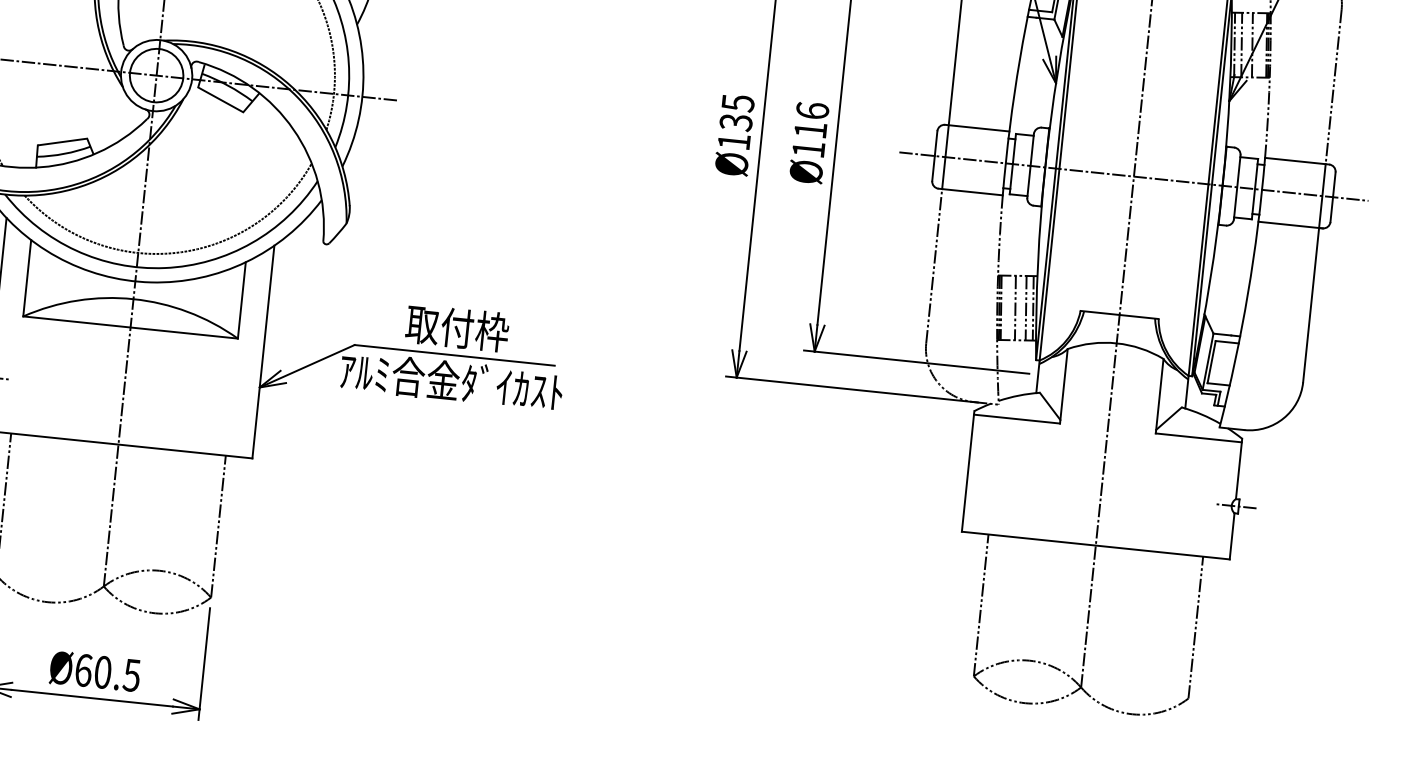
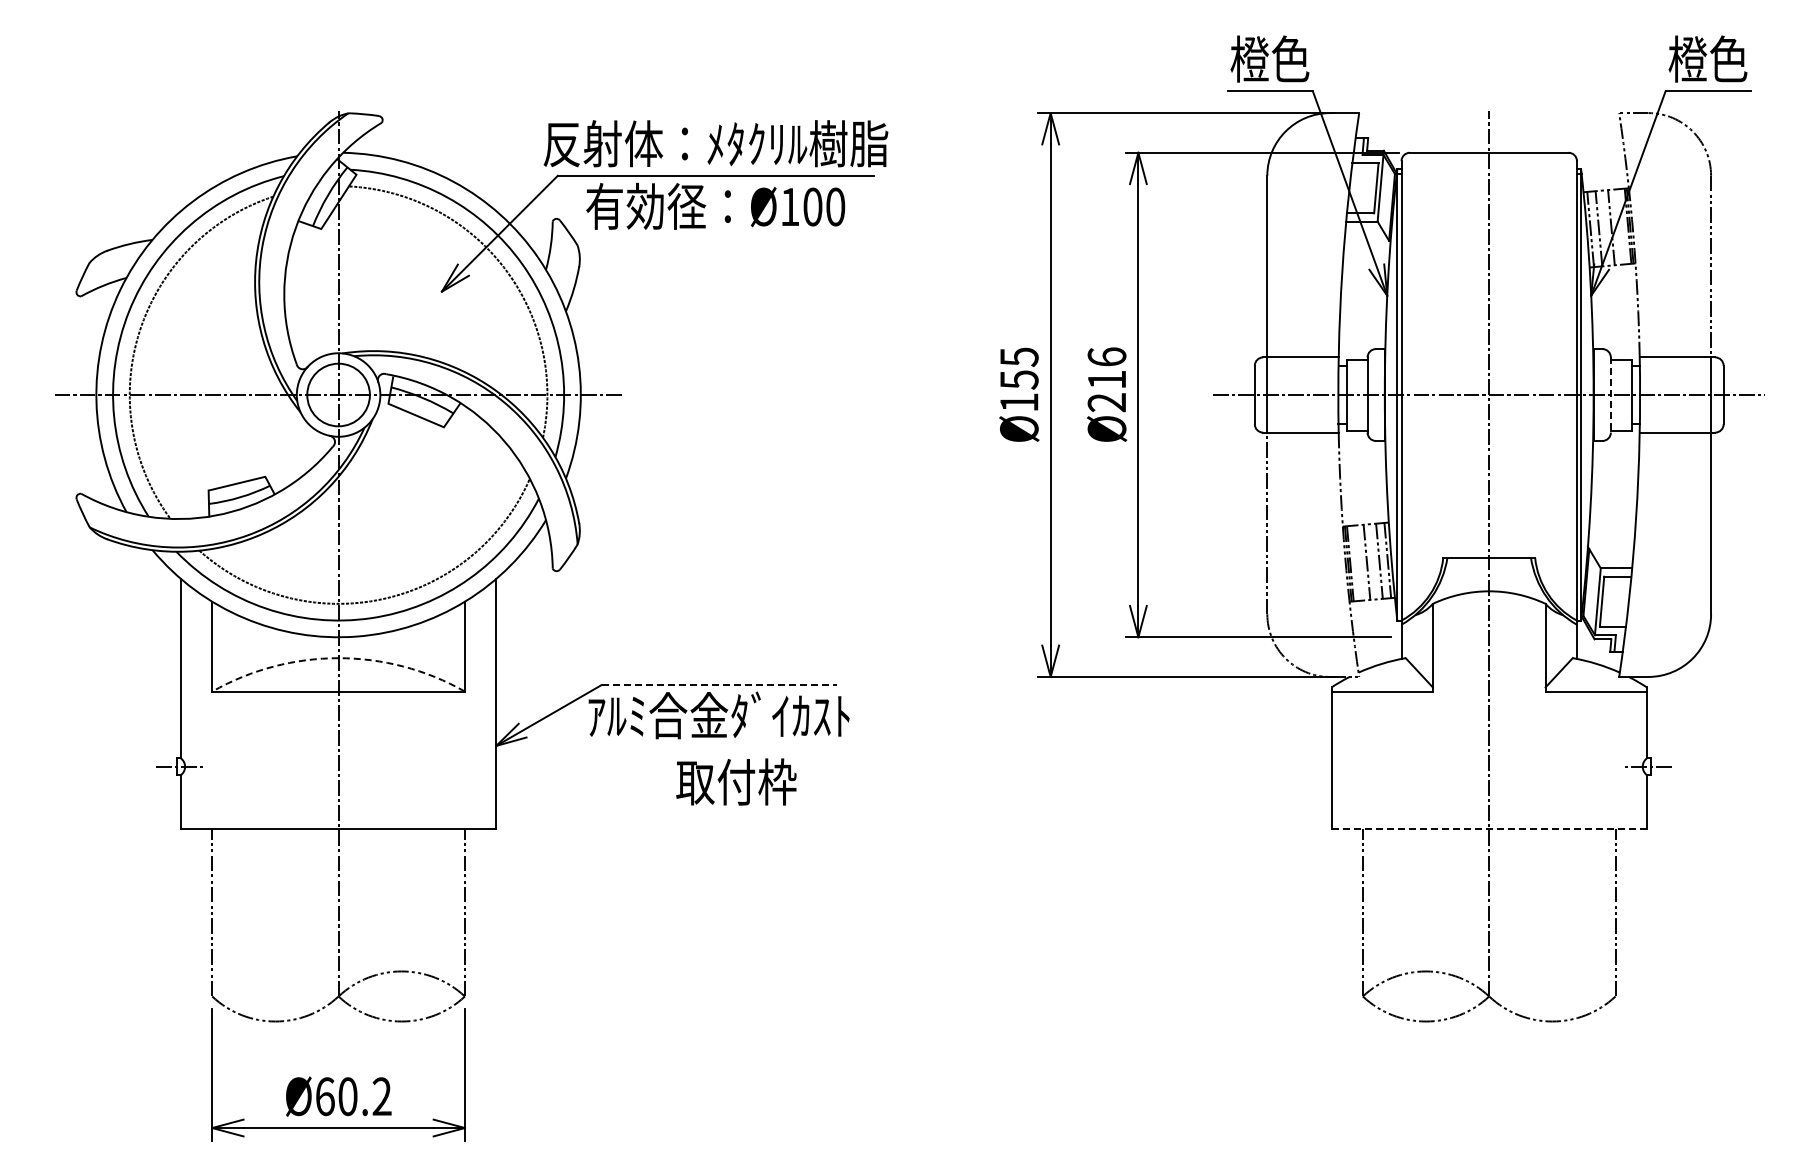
text: (736, 122) -> (1019, 379), Ø135 -> Ø155
text: (808, 149) -> (1106, 402), Ø116 -> Ø216
line: (1236, 187) -> (1610, 395), solid -> dashed
arc: (133, 299) -> (338, 658), solid -> dashed
text: (457, 327) -> (736, 781), moved
line: (454, 355) -> (719, 685), solid -> dashed
line: (1096, 545) -> (1489, 829), solid -> dashed
text: (131, 675) -> (381, 1096), Ø60.5 -> Ø60.2

